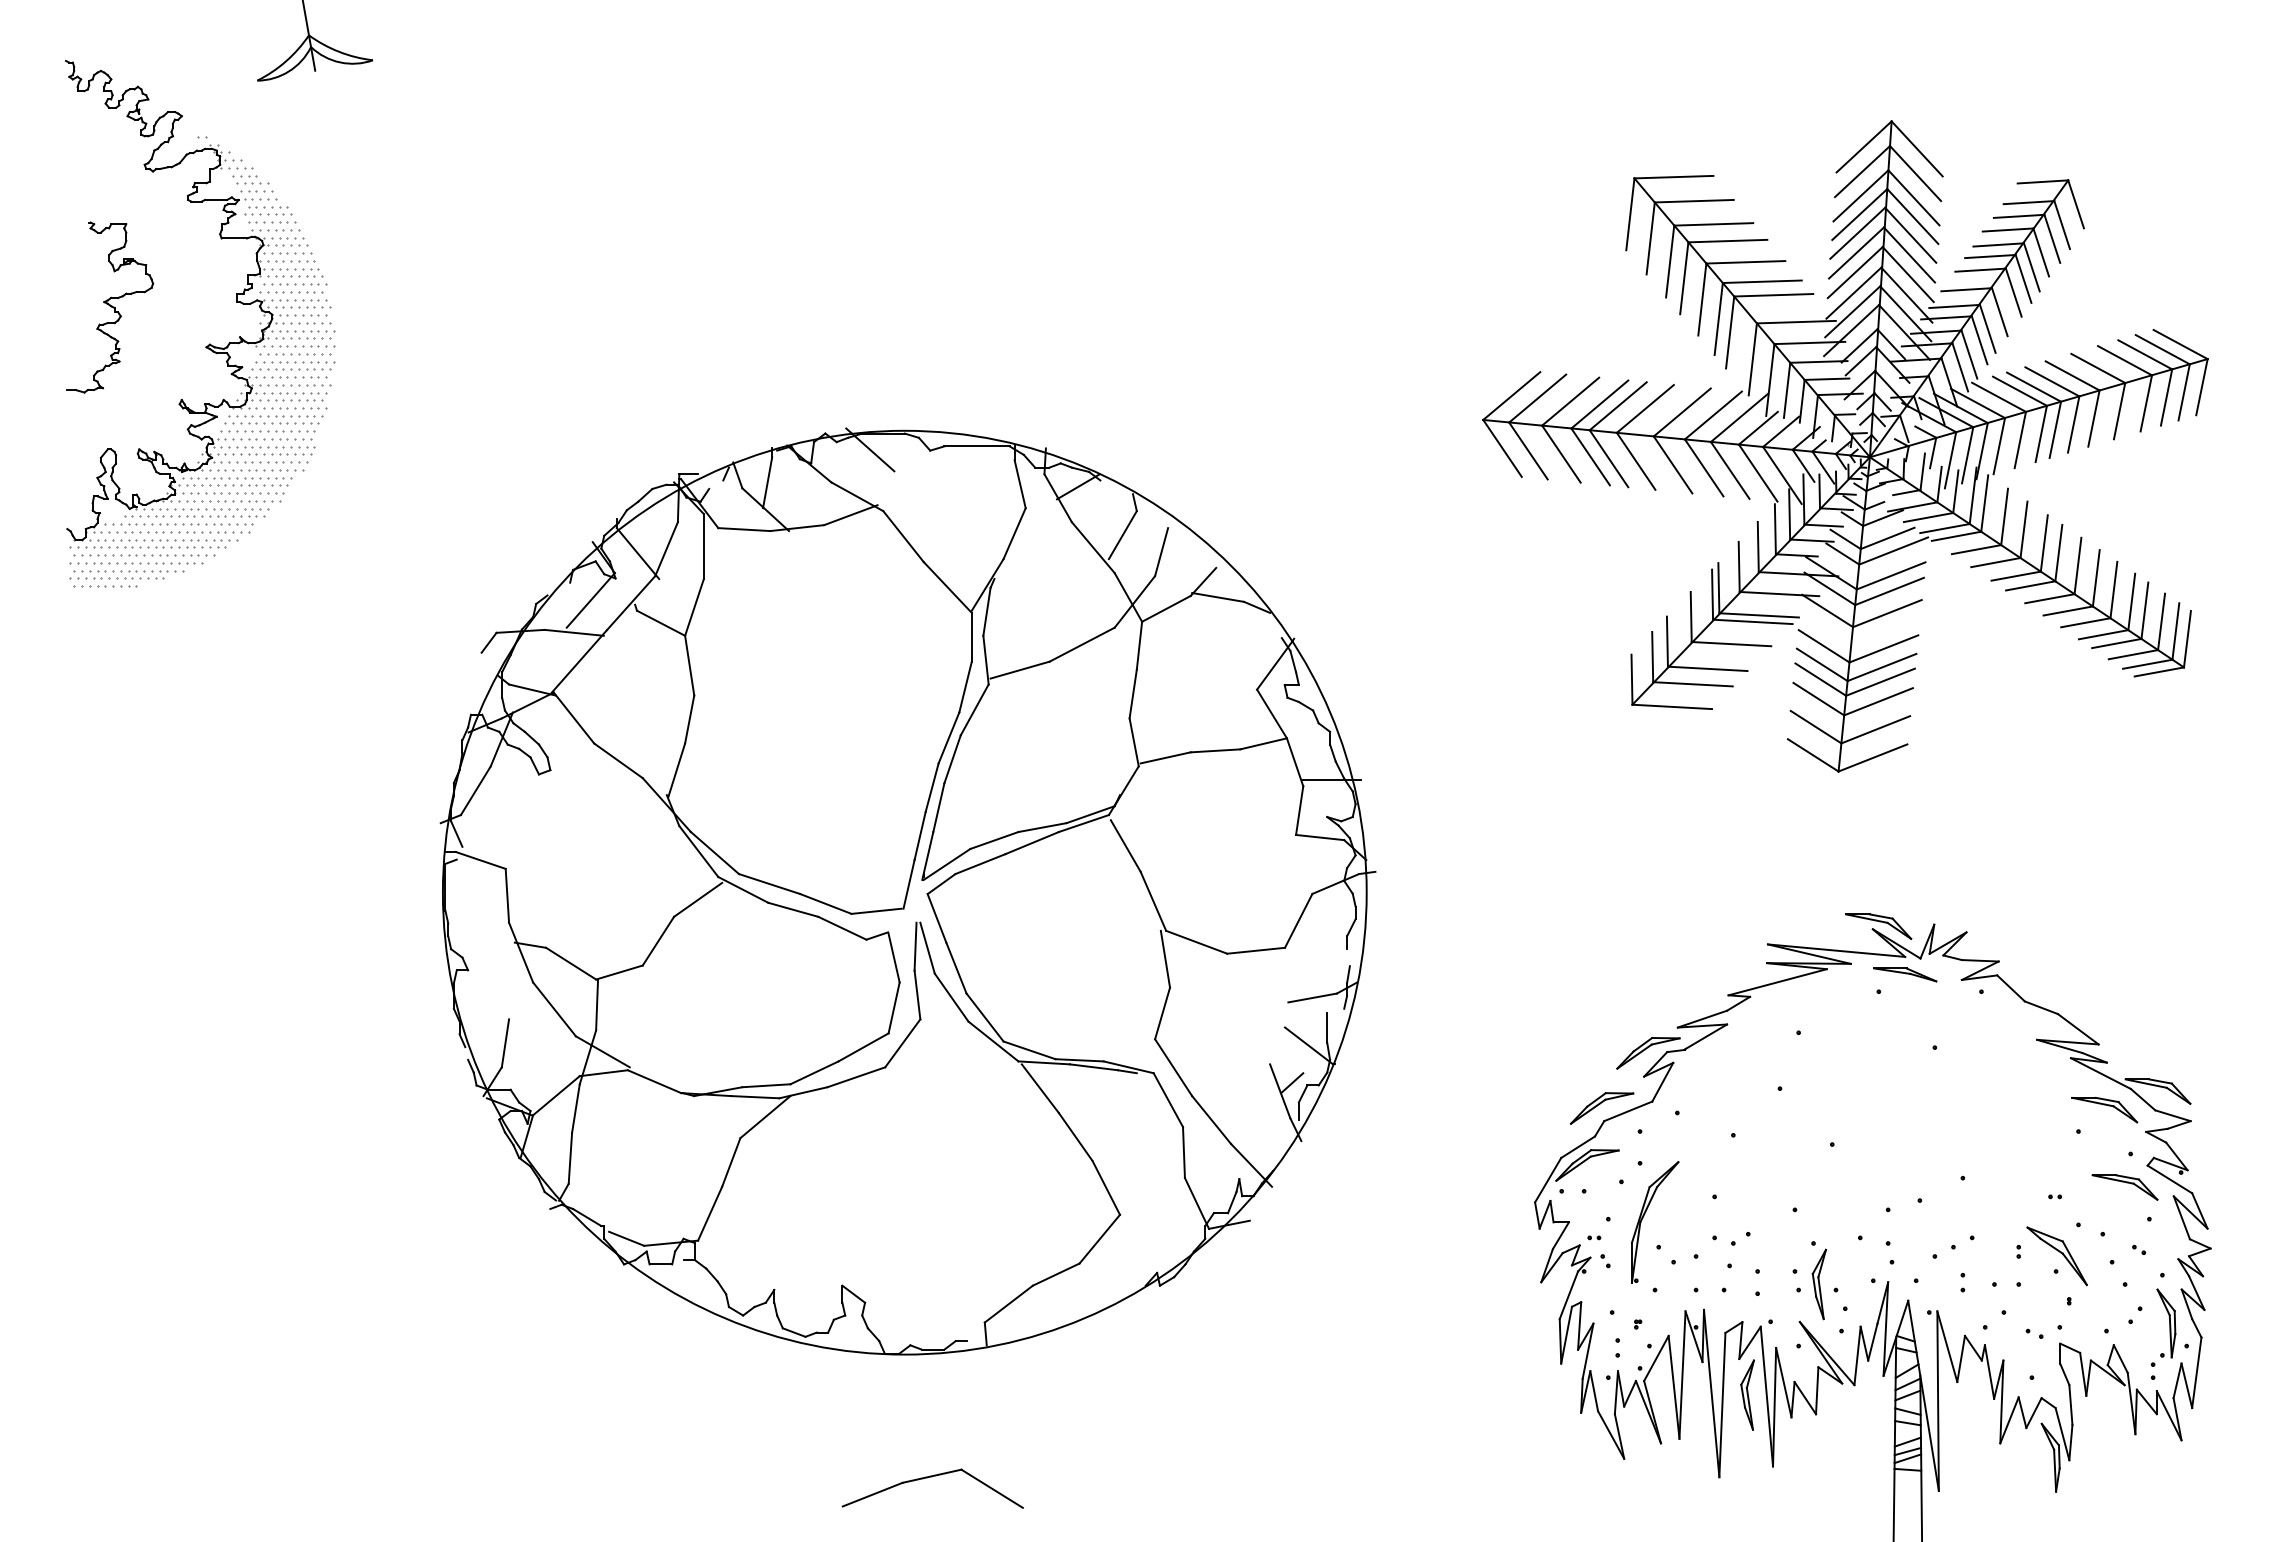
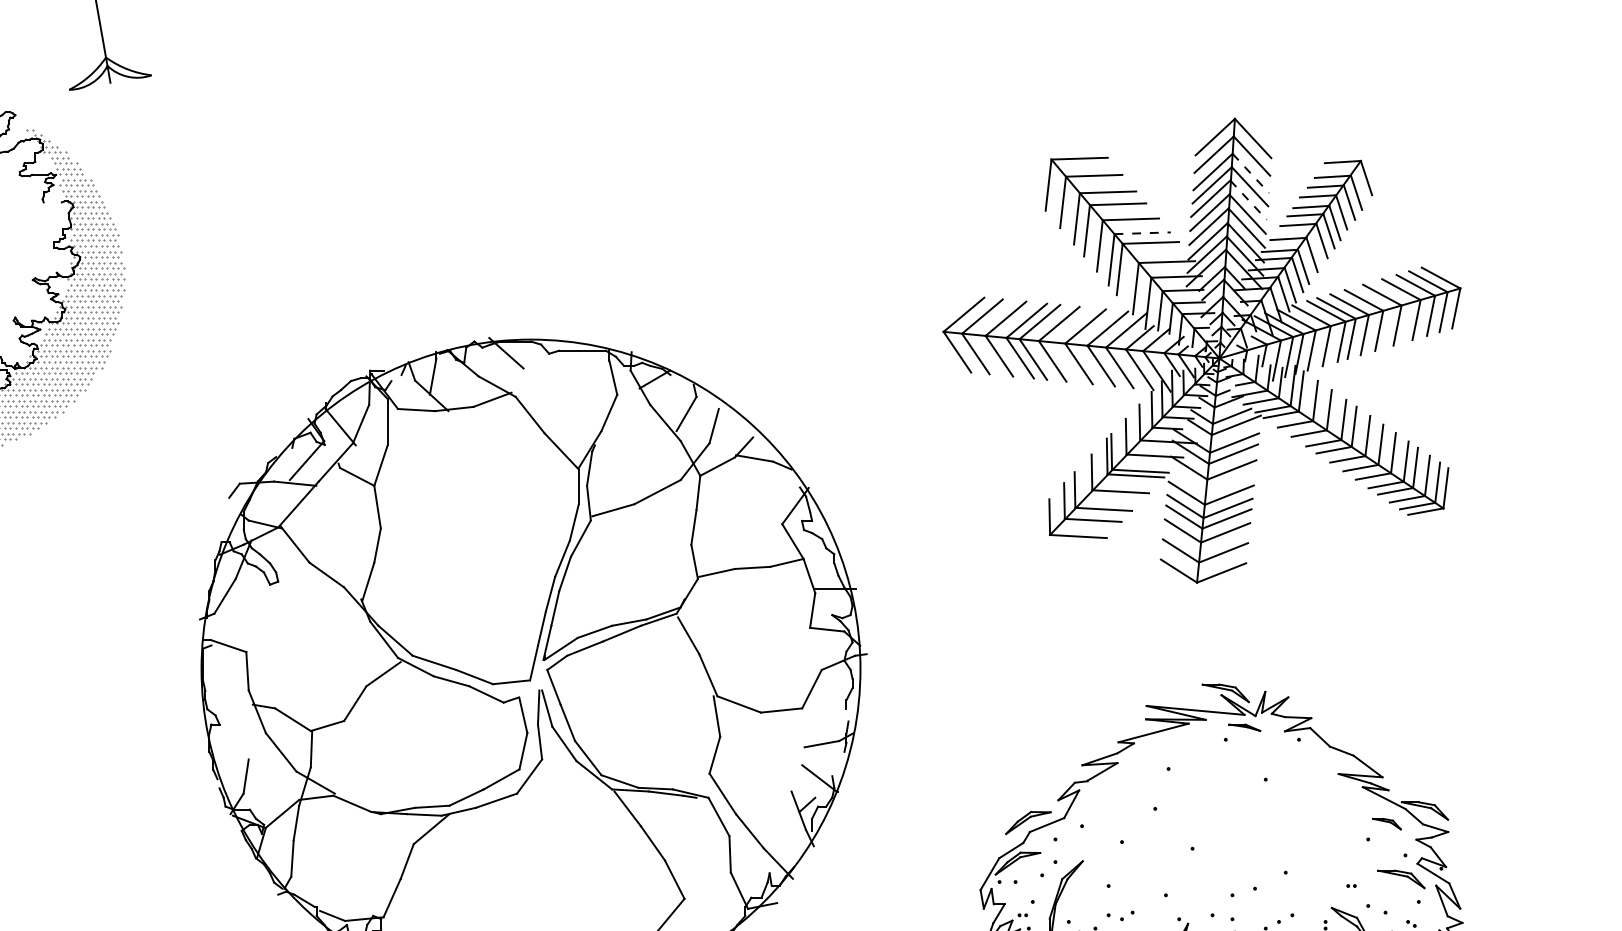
line: (1913, 197) -> (1250, 173), solid -> dashed
line: (1910, 235) -> (1248, 200), solid -> dashed
line: (233, 238) -> (52, 202), removed
line: (1762, 281) -> (1142, 233), solid -> dashed
line: (456, 833) -> (211, 626), removed
part: (1905, 974) -> (1244, 727), size x0.7
line: (1327, 1027) -> (832, 765), removed
part: (1648, 1052) -> (1061, 783), removed
part: (2104, 1109) -> (1386, 823), size x0.6

